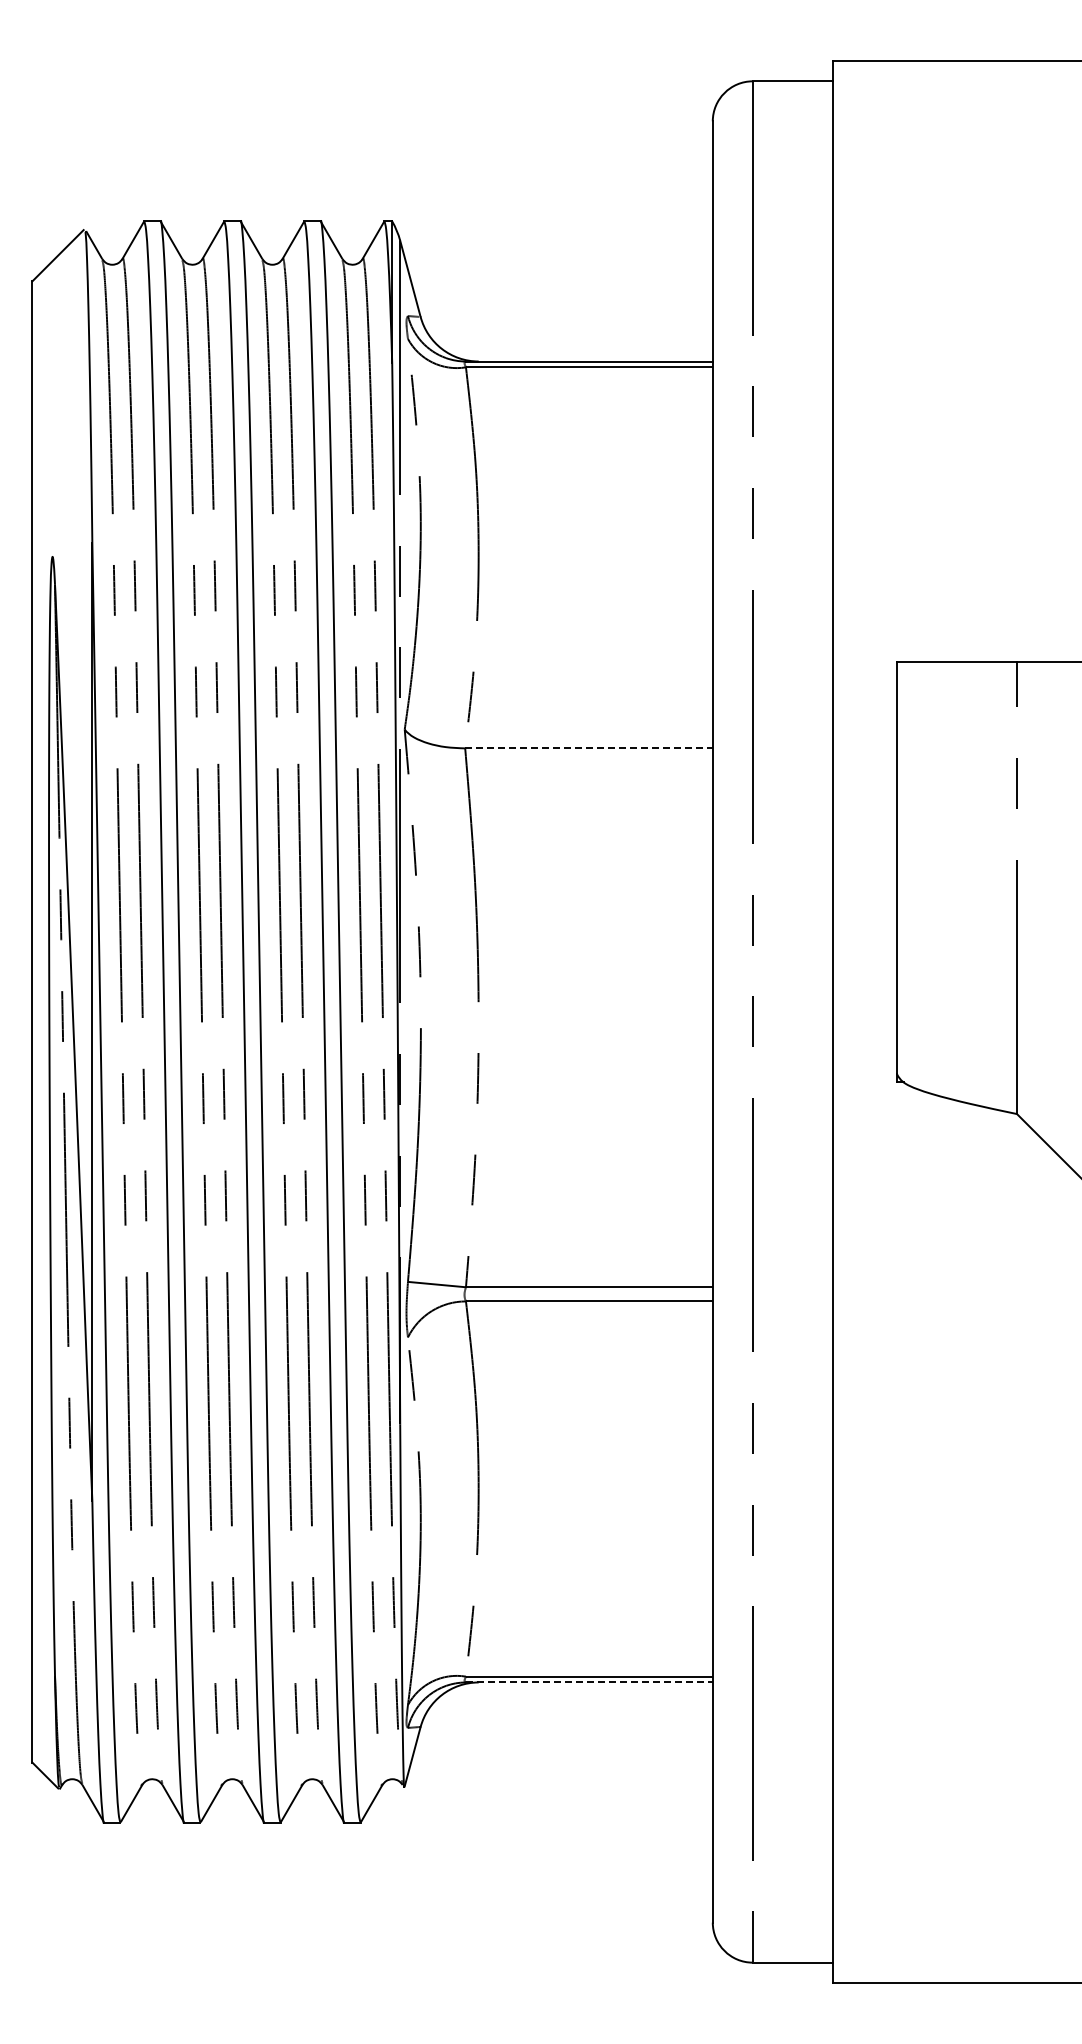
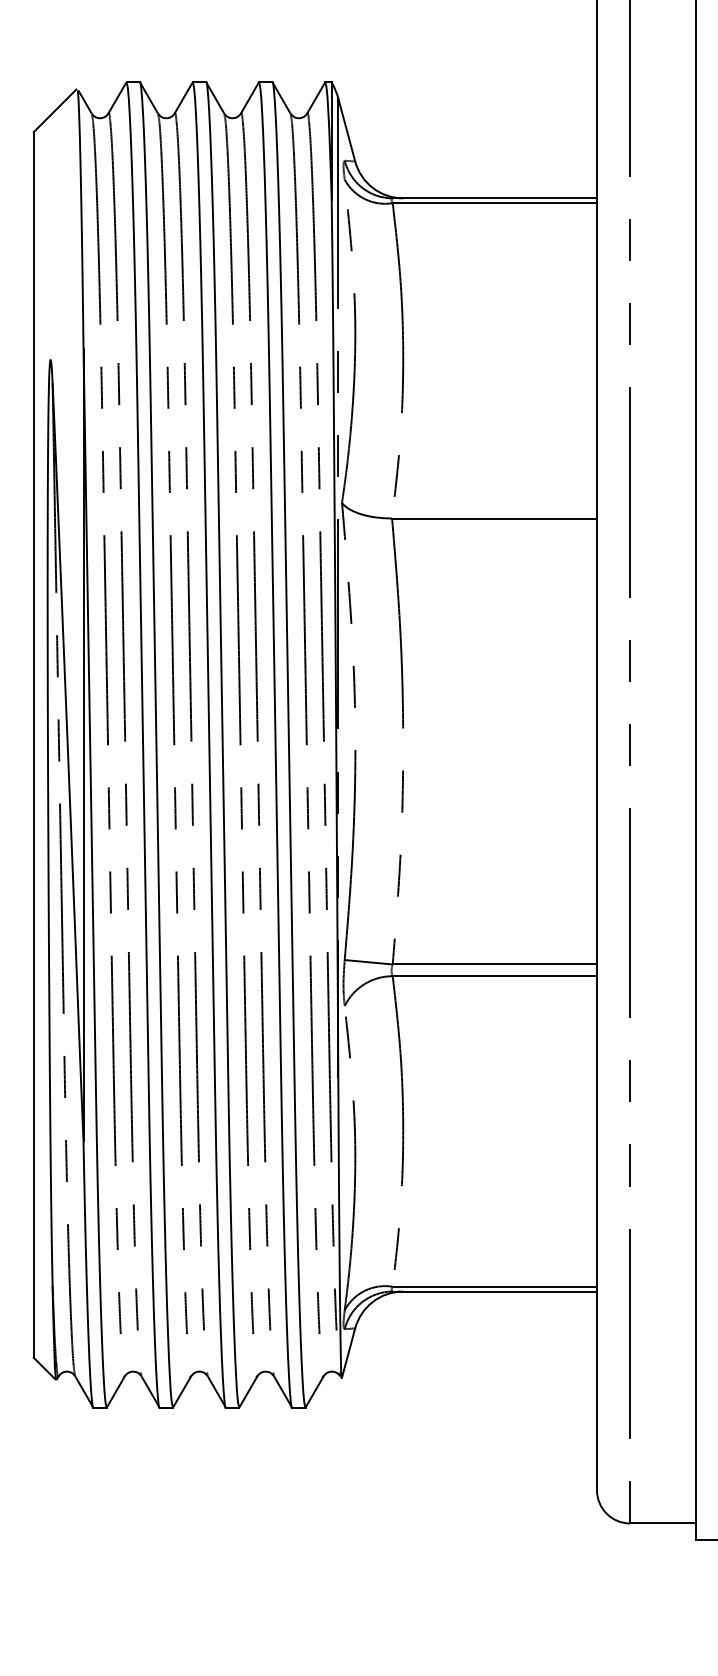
line: (589, 748) -> (494, 518), dashed -> solid
line: (589, 1682) -> (494, 1291), dashed -> solid

